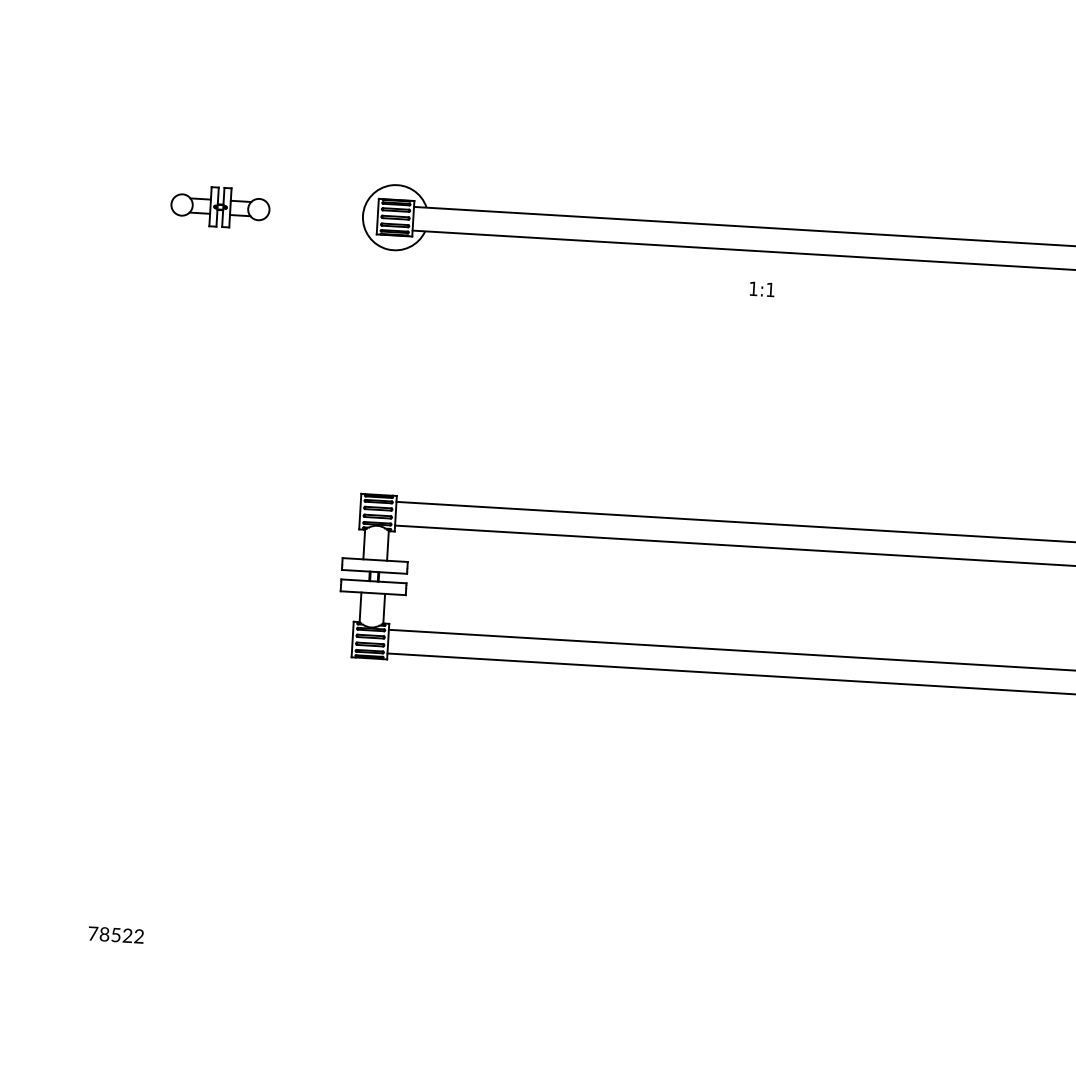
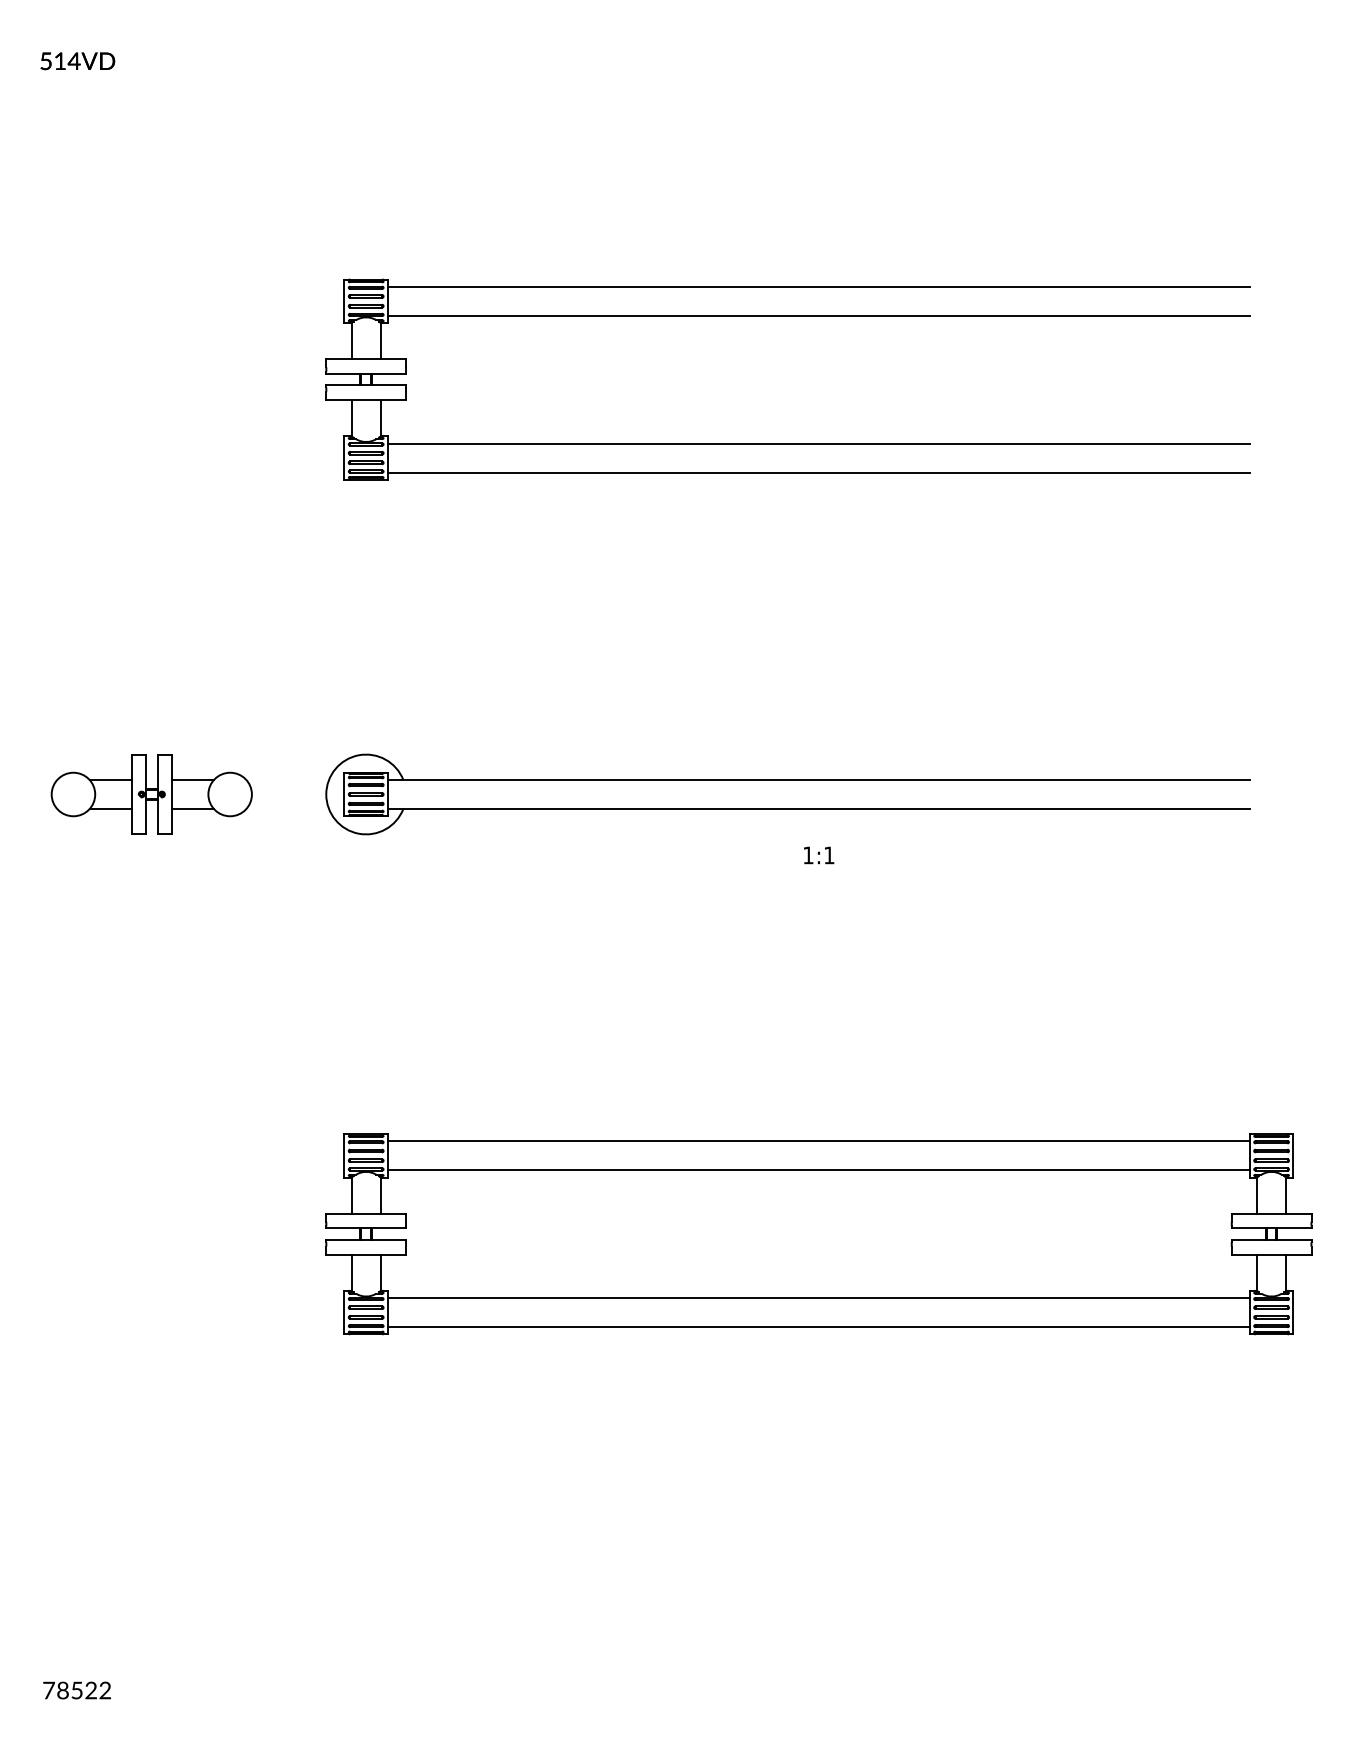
part: (220, 207) -> (151, 794), size x1.67

